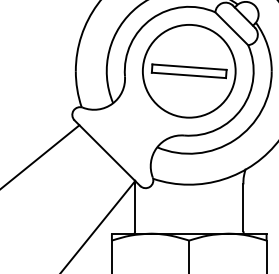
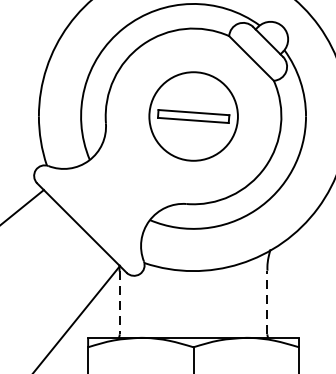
part: (189, 71) -> (193, 116), size x0.7
line: (243, 207) -> (267, 302), solid -> dashed
line: (135, 208) -> (120, 303), solid -> dashed

